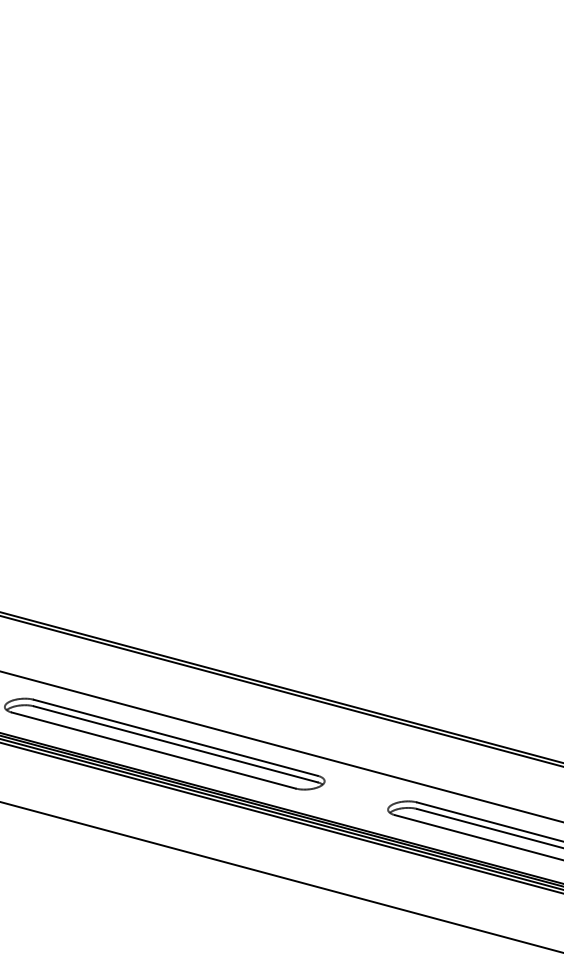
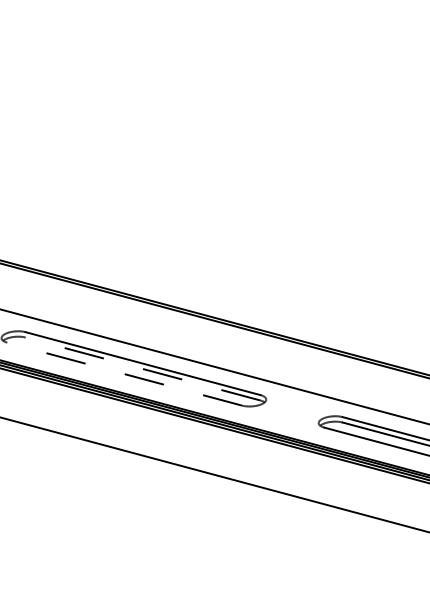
line: (175, 744) -> (142, 369), solid -> dashed
line: (153, 750) -> (124, 374), solid -> dashed

